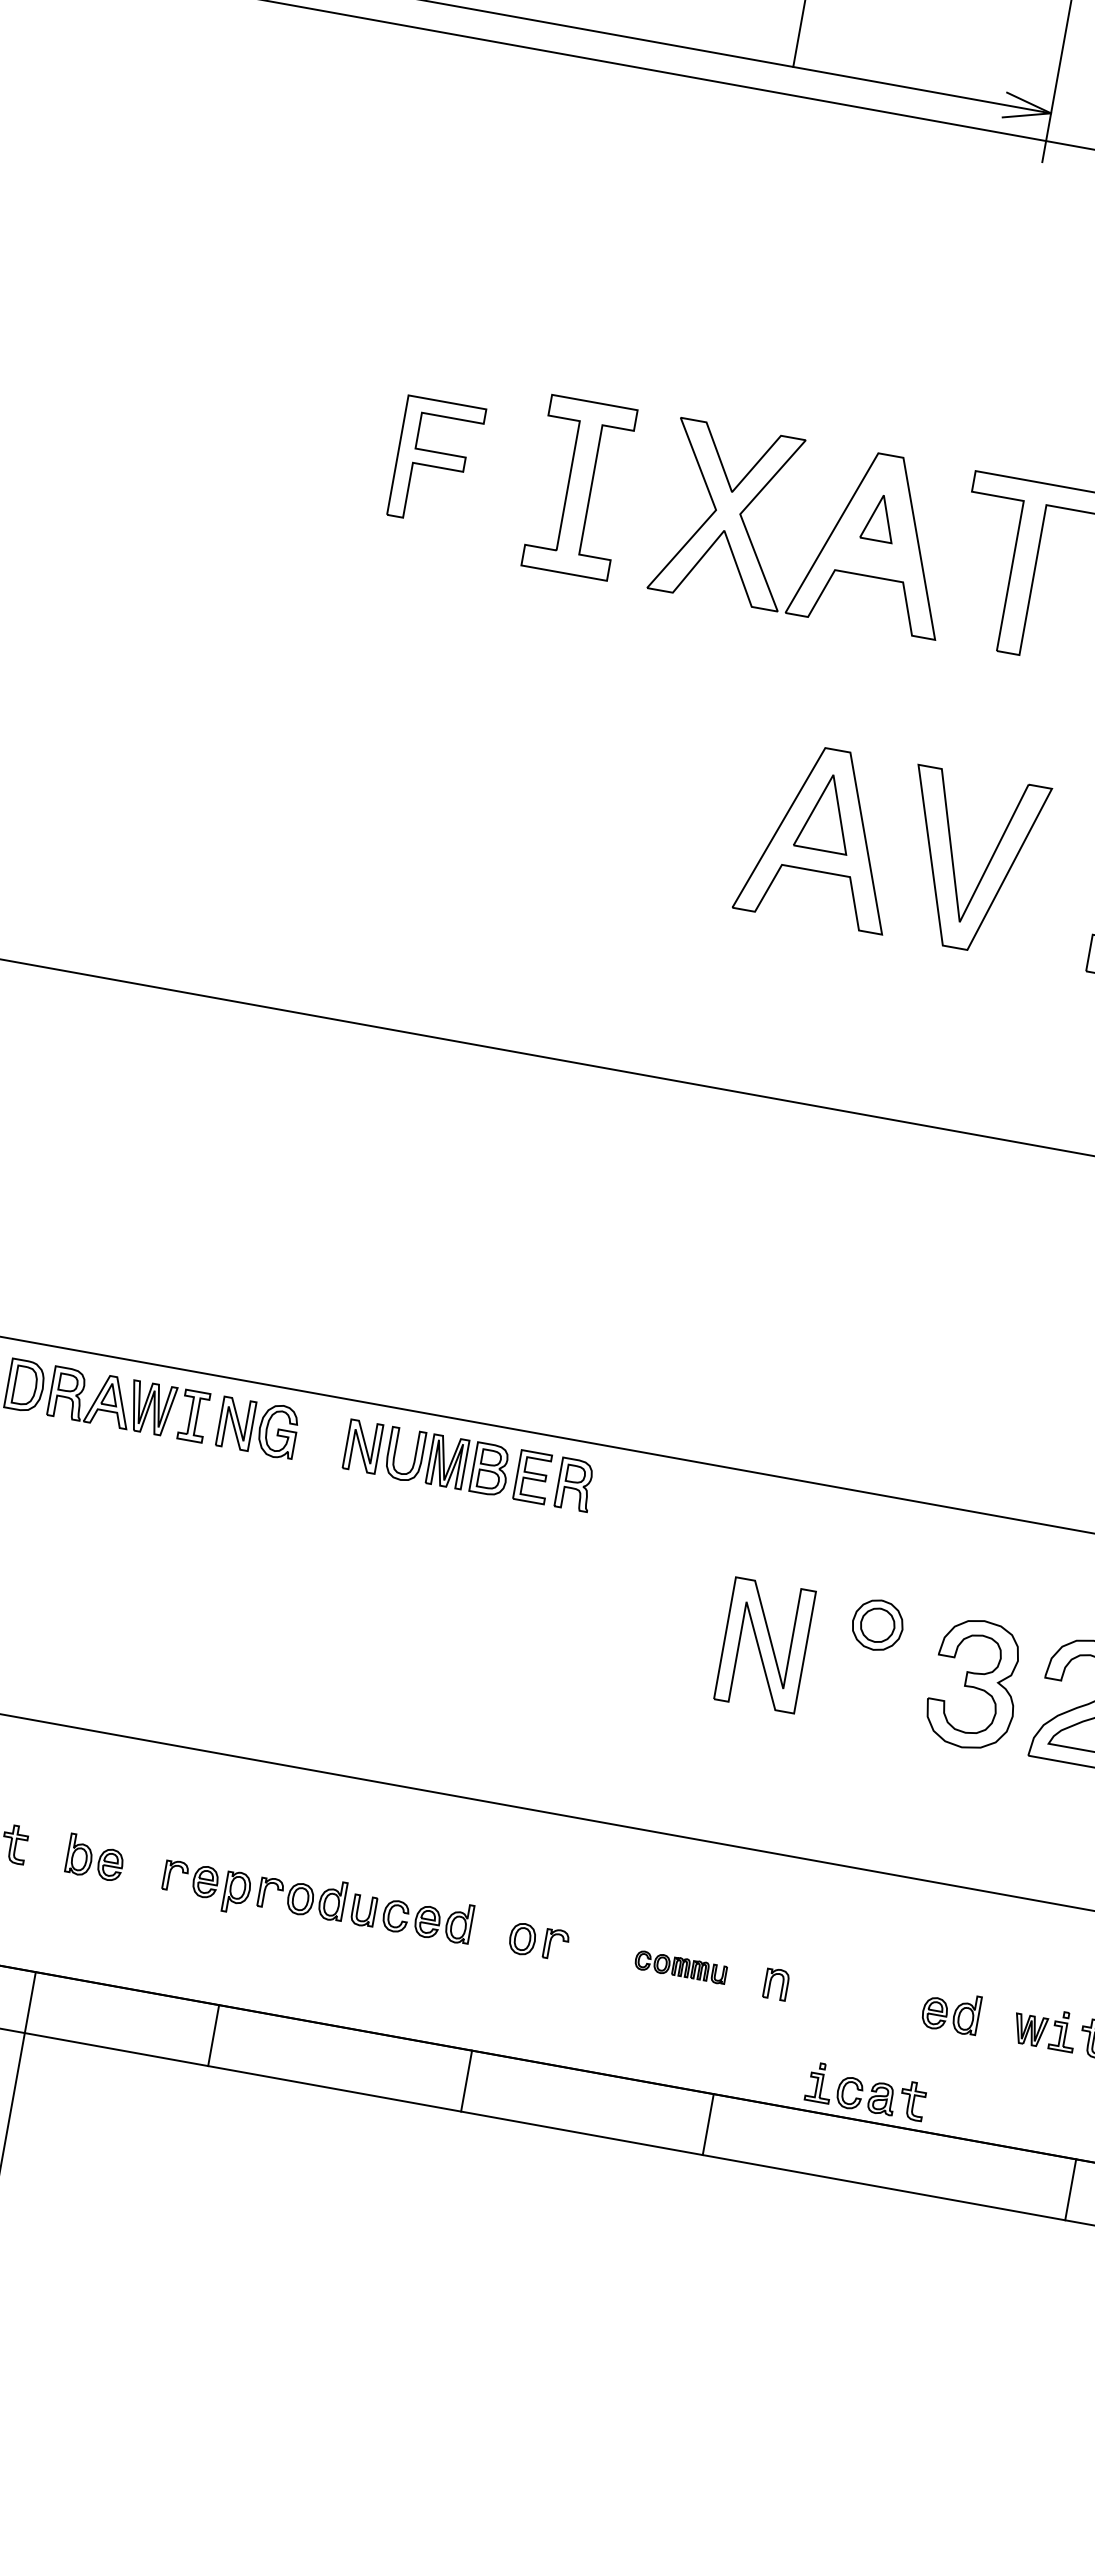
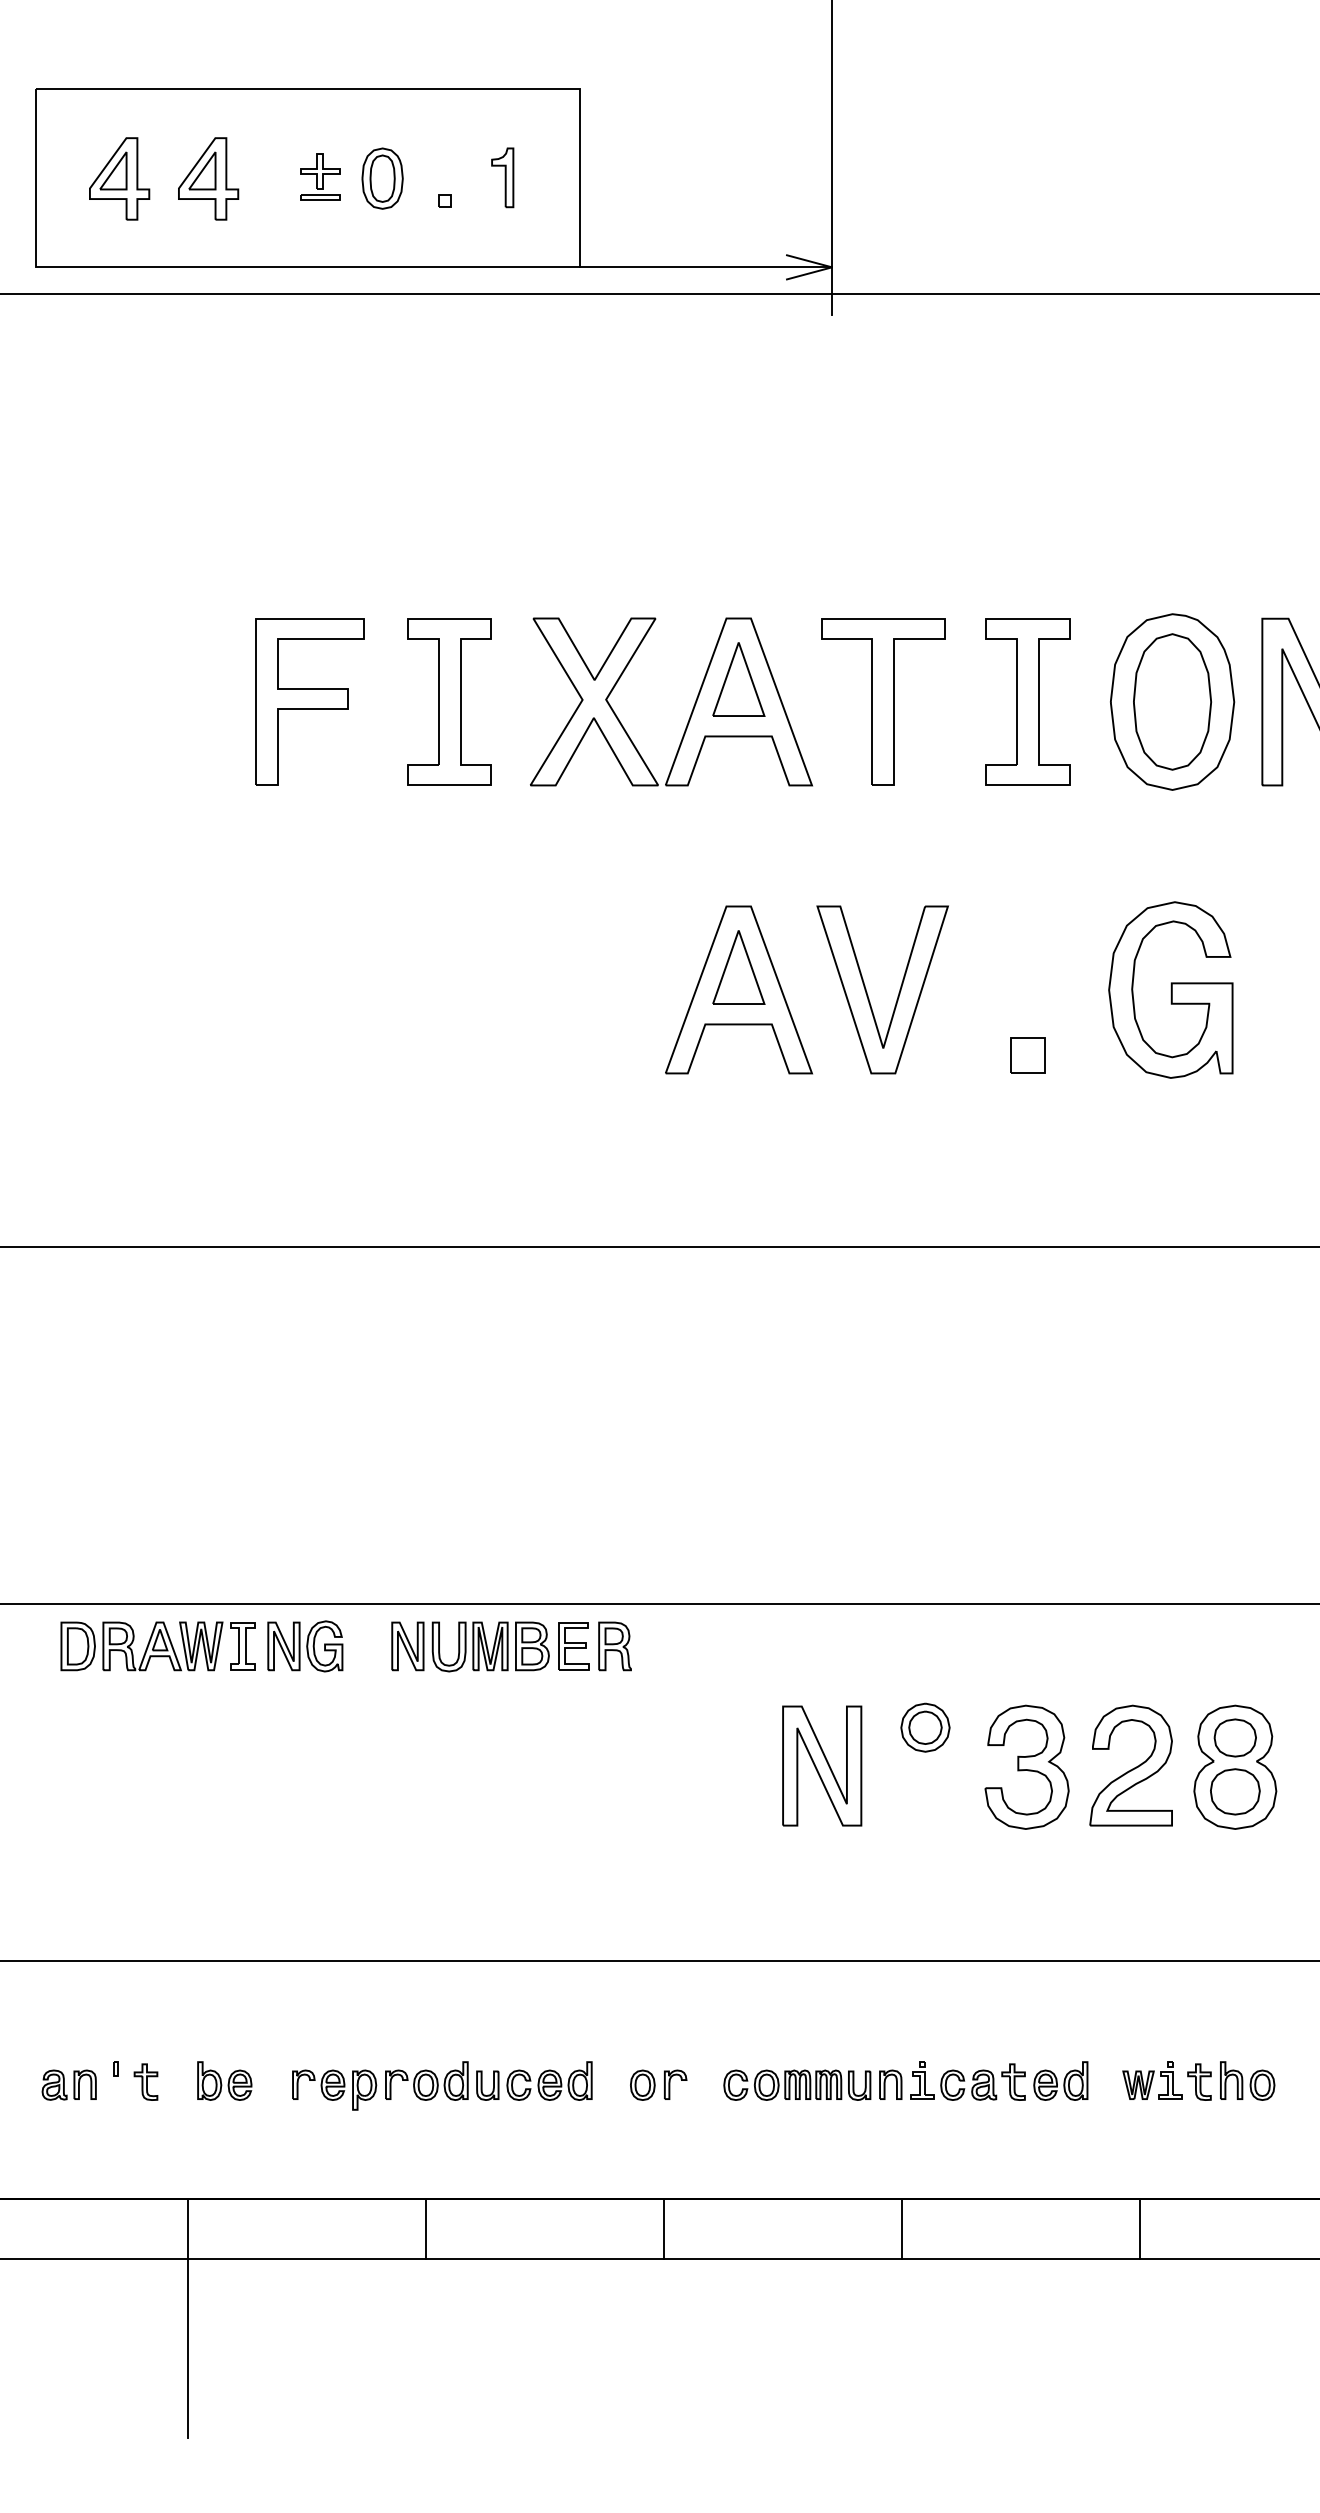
part: (436, 461) -> (309, 701), size x1.43
part: (879, 517) -> (738, 679), size x1.67
part: (681, 1966) -> (797, 2084), size x1.67
line: (213, 2035) -> (425, 2229), moved
line: (466, 2081) -> (663, 2229), moved
part: (865, 2090) -> (967, 2080), moved
line: (708, 2124) -> (902, 2229), moved
line: (1070, 2190) -> (1140, 2229), moved

